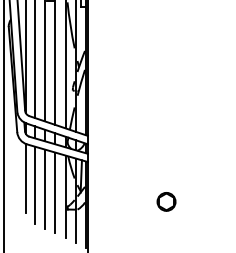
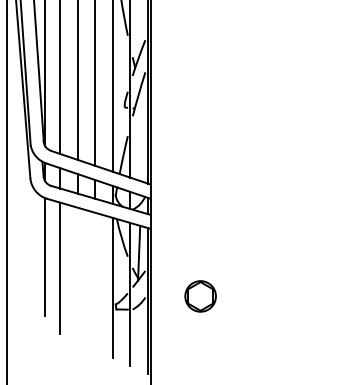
line: (45, 188) -> (78, 273), removed
line: (55, 192) -> (95, 280), removed
circle: (166, 201) -> (200, 295), moved

